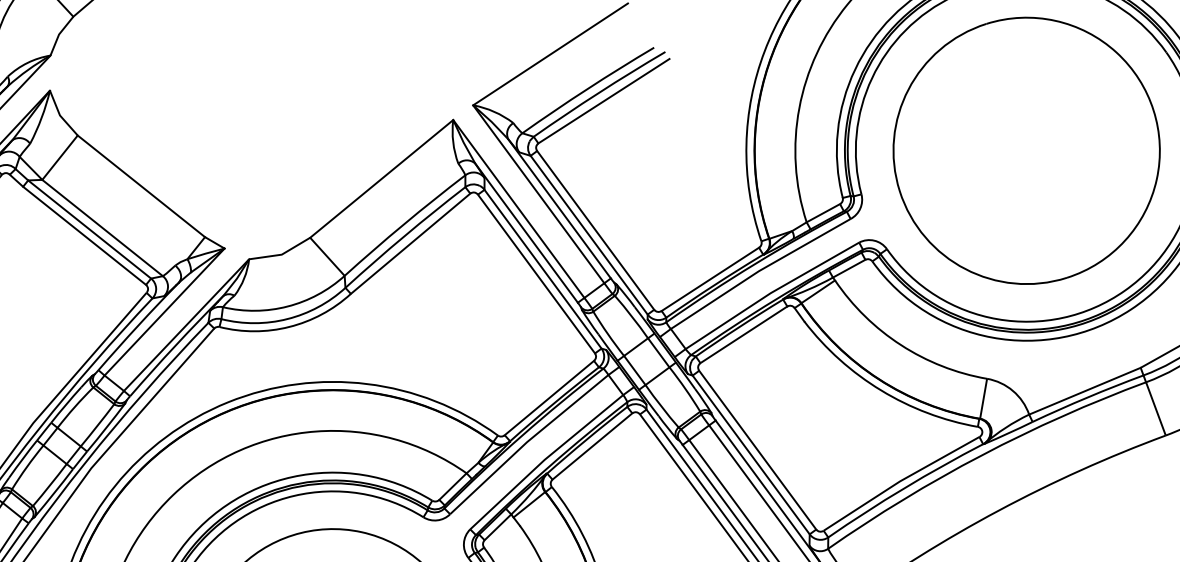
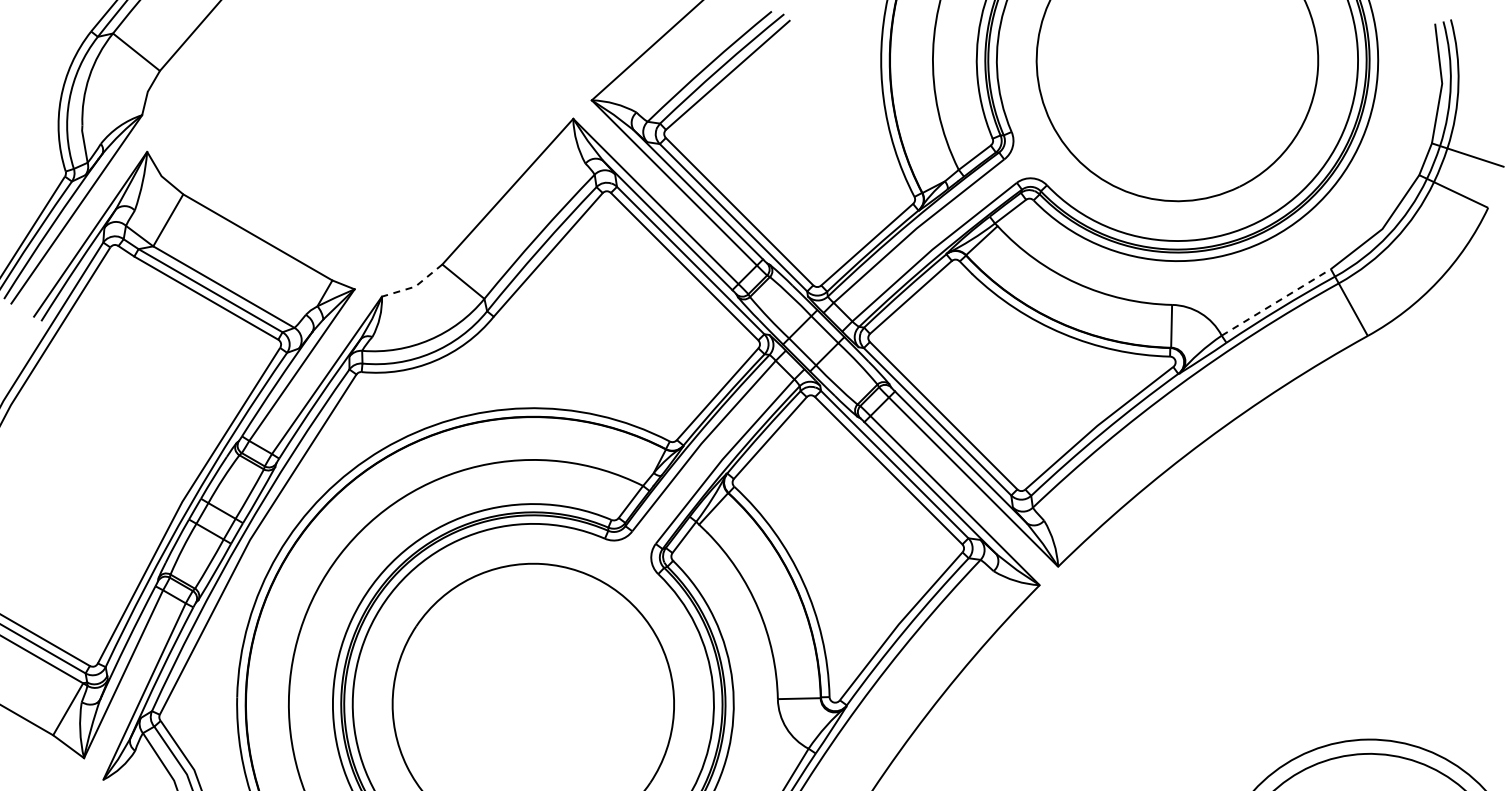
line: (281, 254) -> (415, 286), solid -> dashed
line: (1085, 391) -> (1276, 302), solid -> dashed

